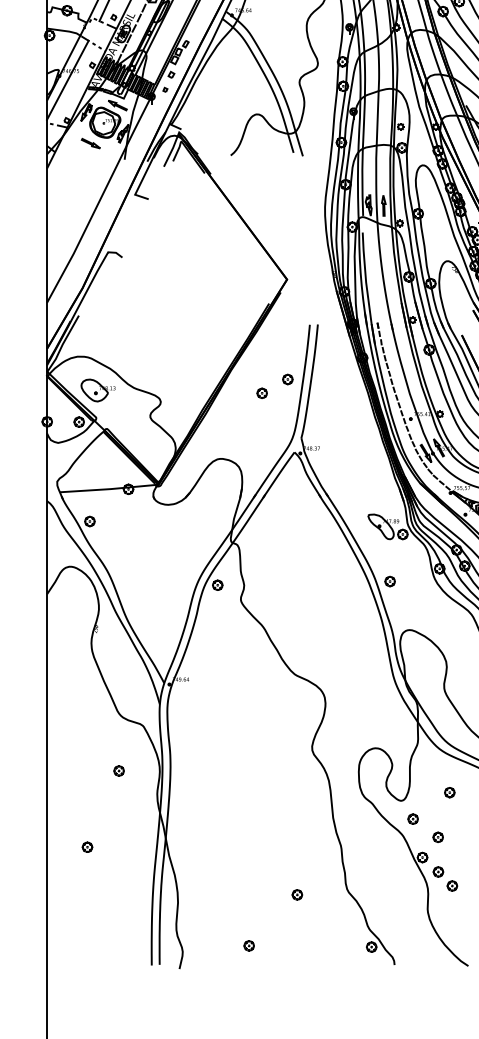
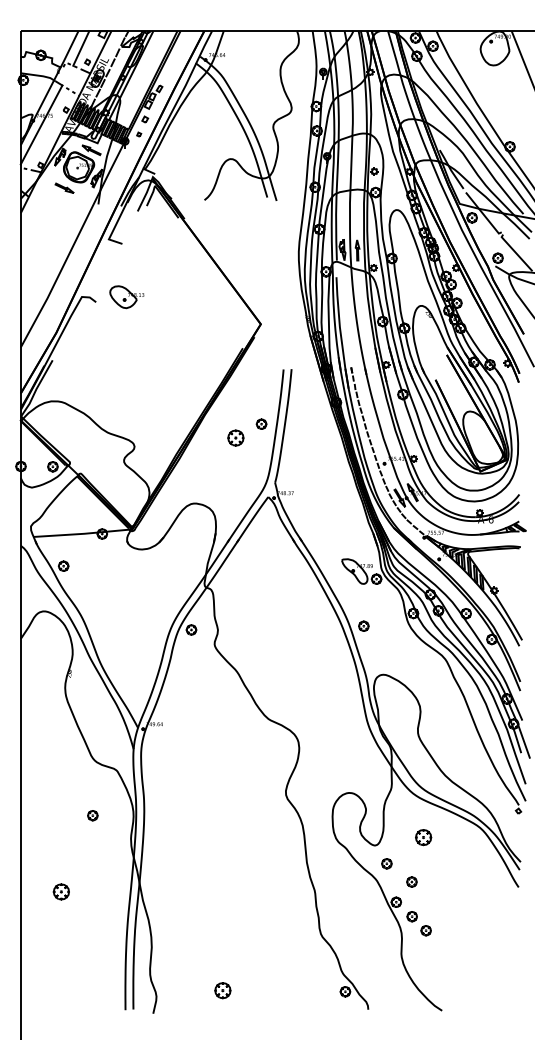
part: (97, 390) -> (126, 297), moved
part: (261, 392) -> (235, 437), size x1.6
part: (449, 791) -> (423, 836), size x1.6
part: (86, 846) -> (60, 891), size x1.6
part: (296, 894) -> (270, 939), removed
part: (248, 945) -> (222, 990), size x1.6

